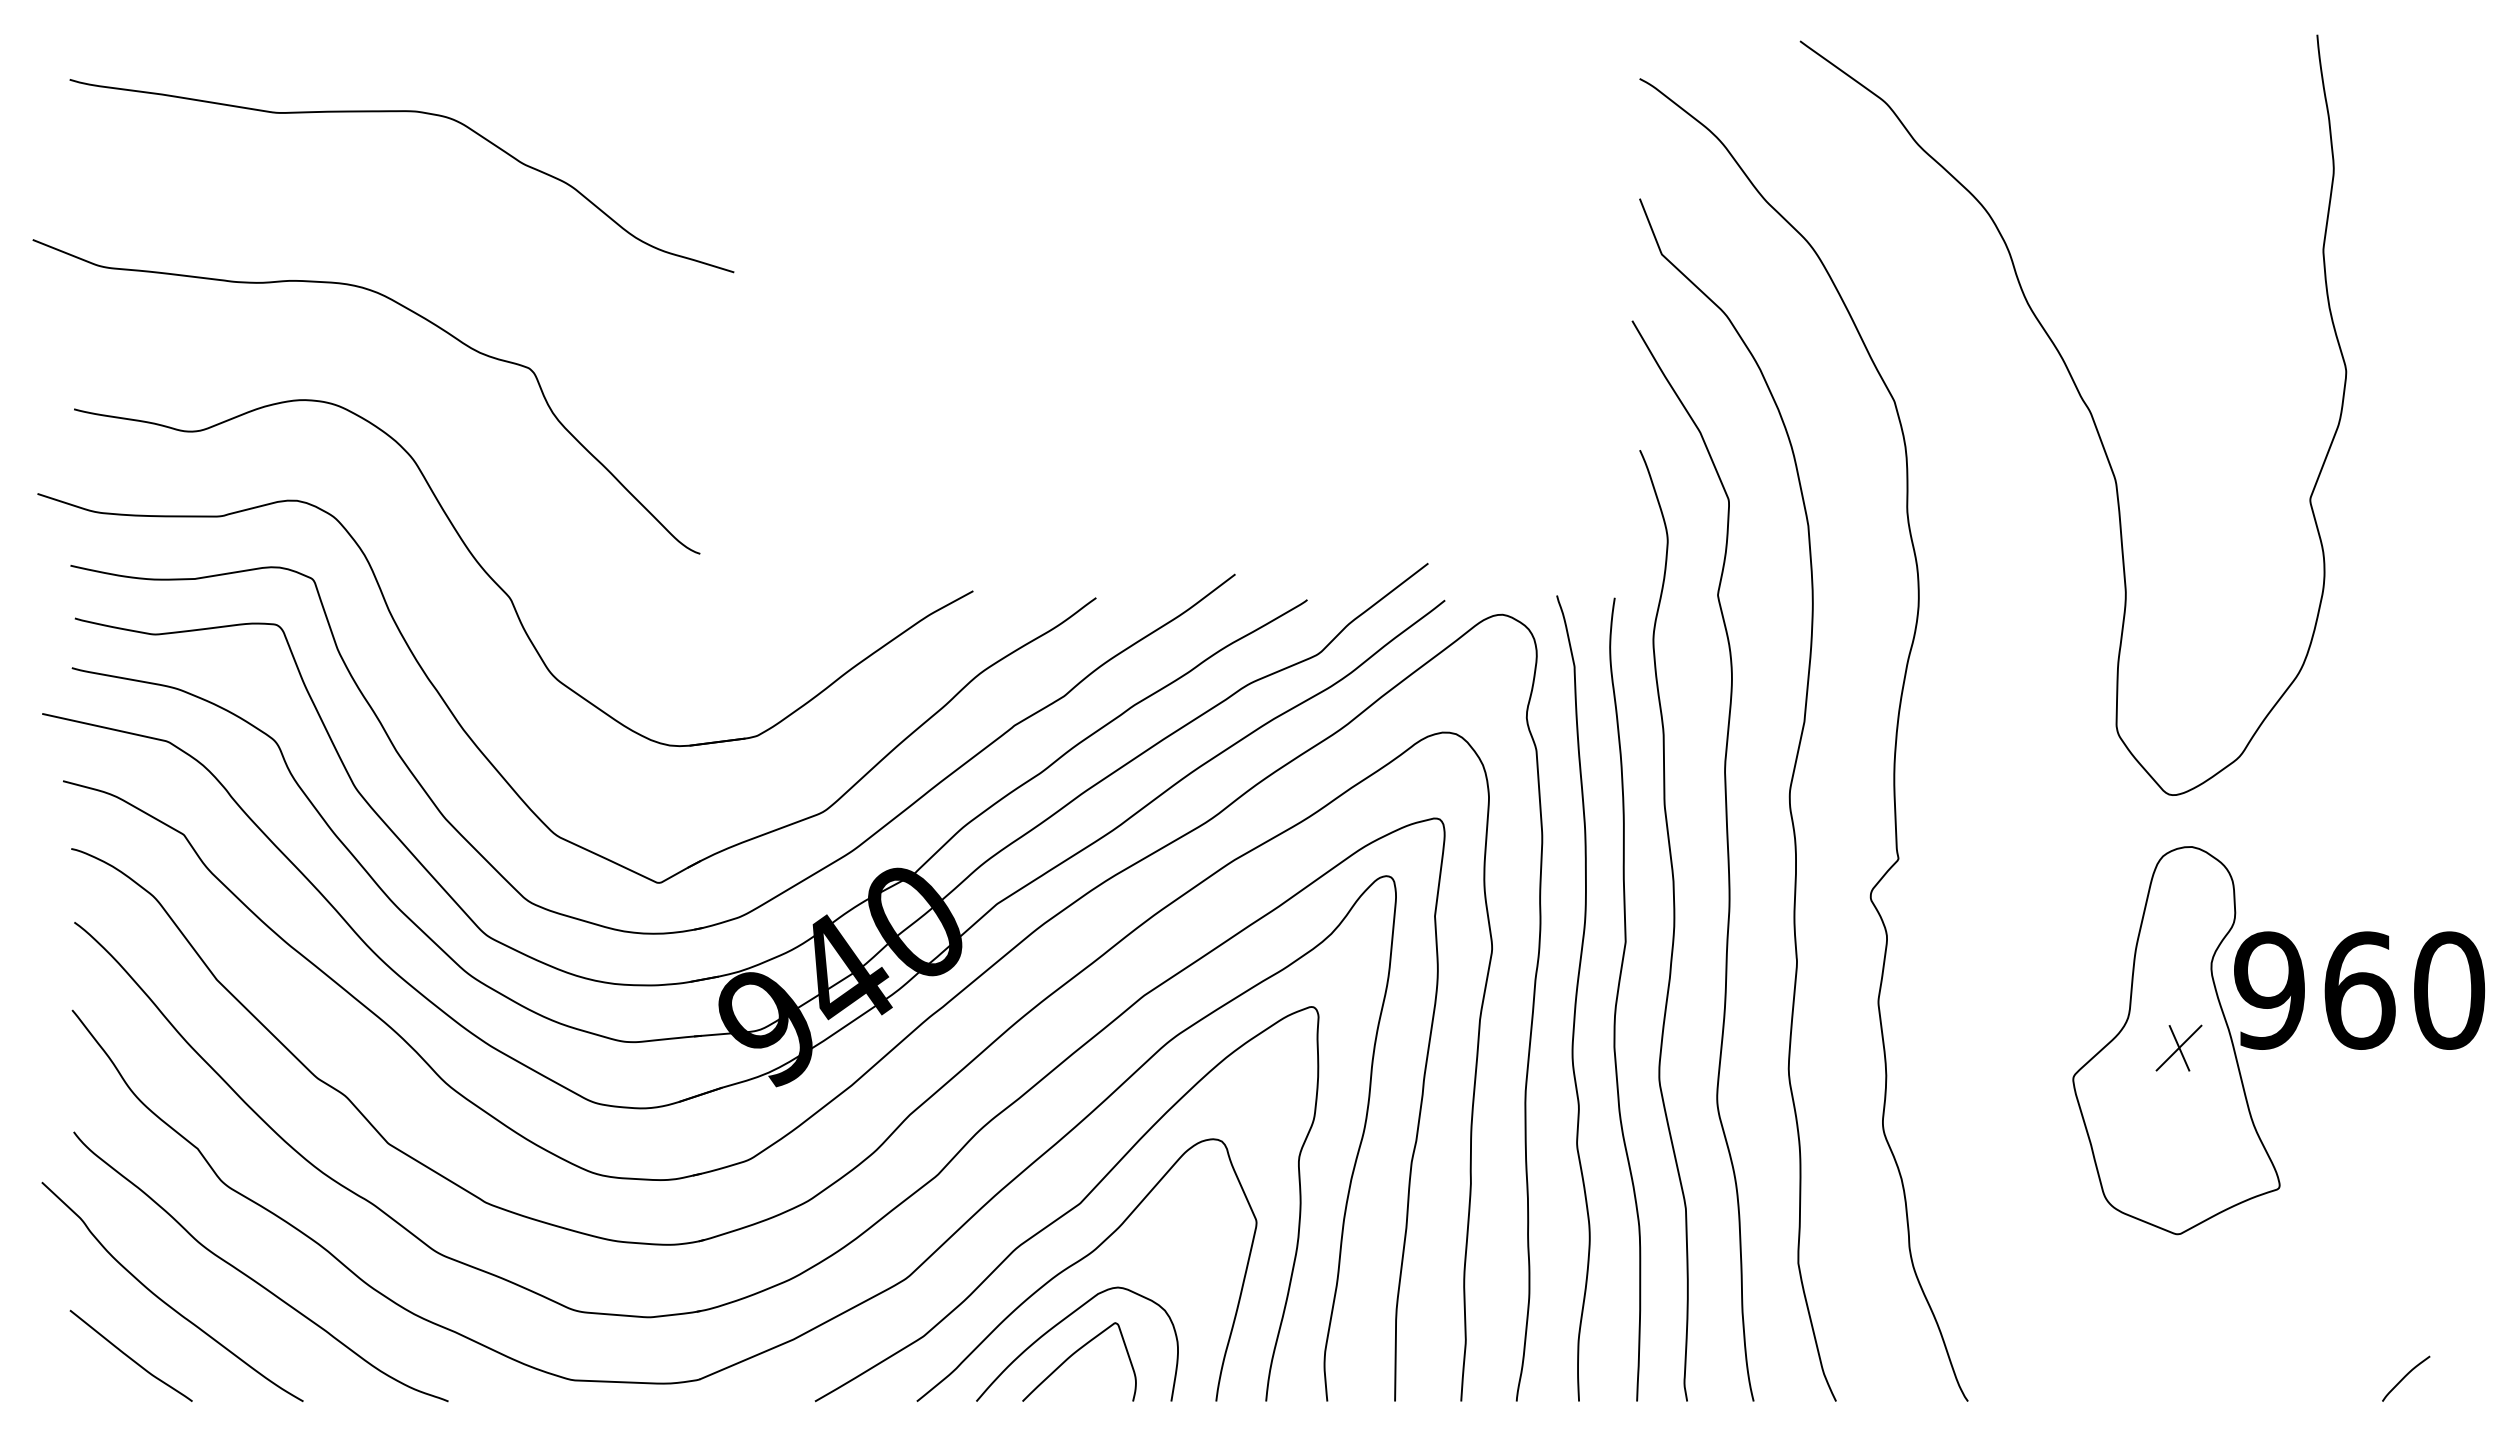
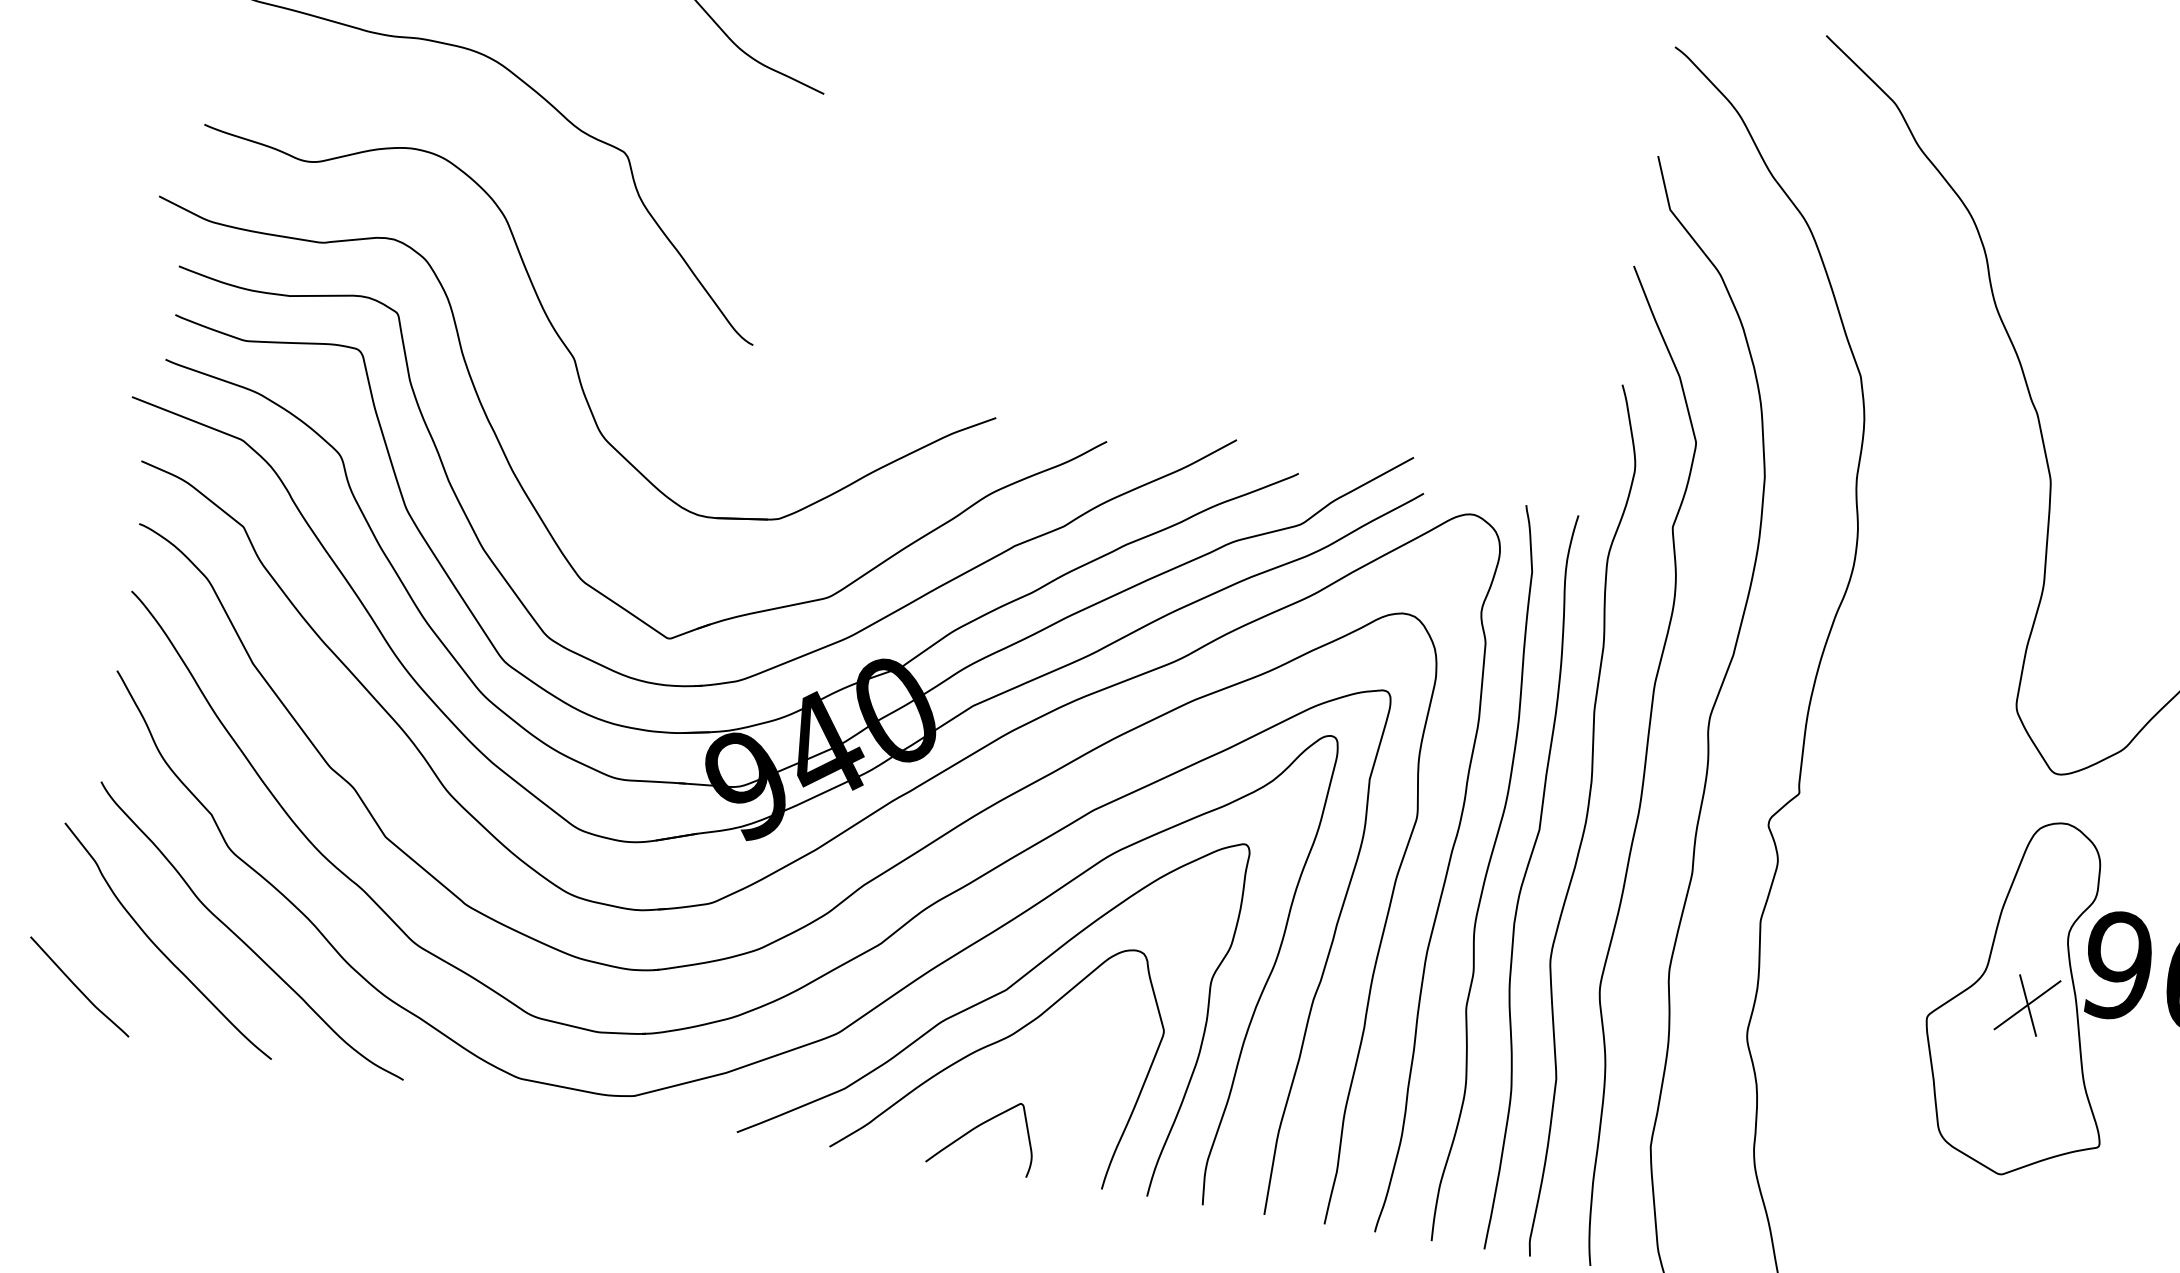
part: (2178, 1047) -> (2027, 1004), size x1.4
curve: (1060, 1323) -> (971, 1096), removed
curve: (129, 1356) -> (78, 987), moved

